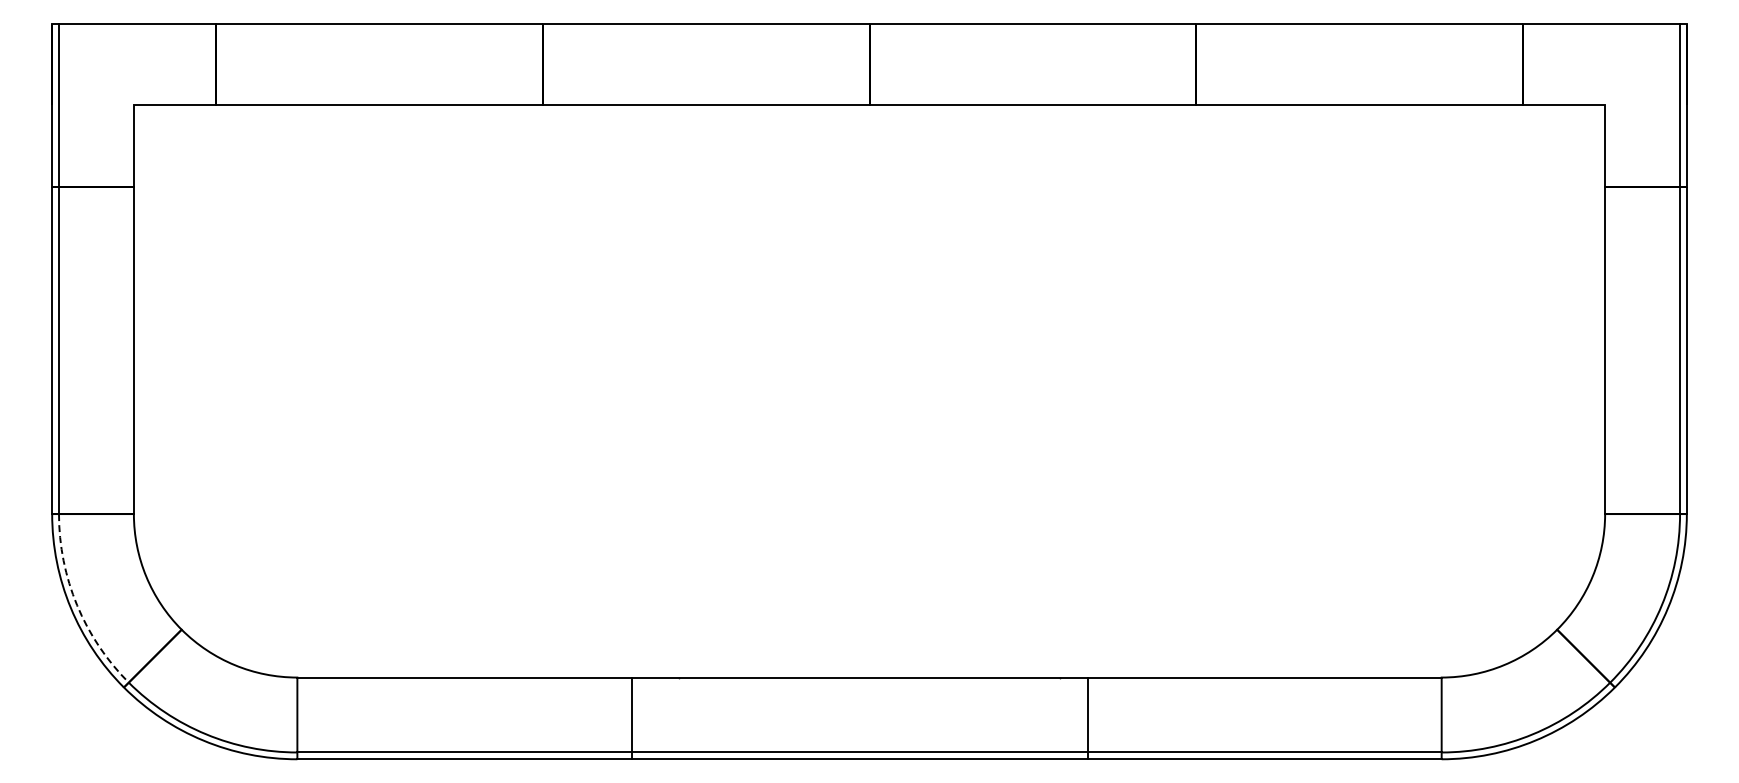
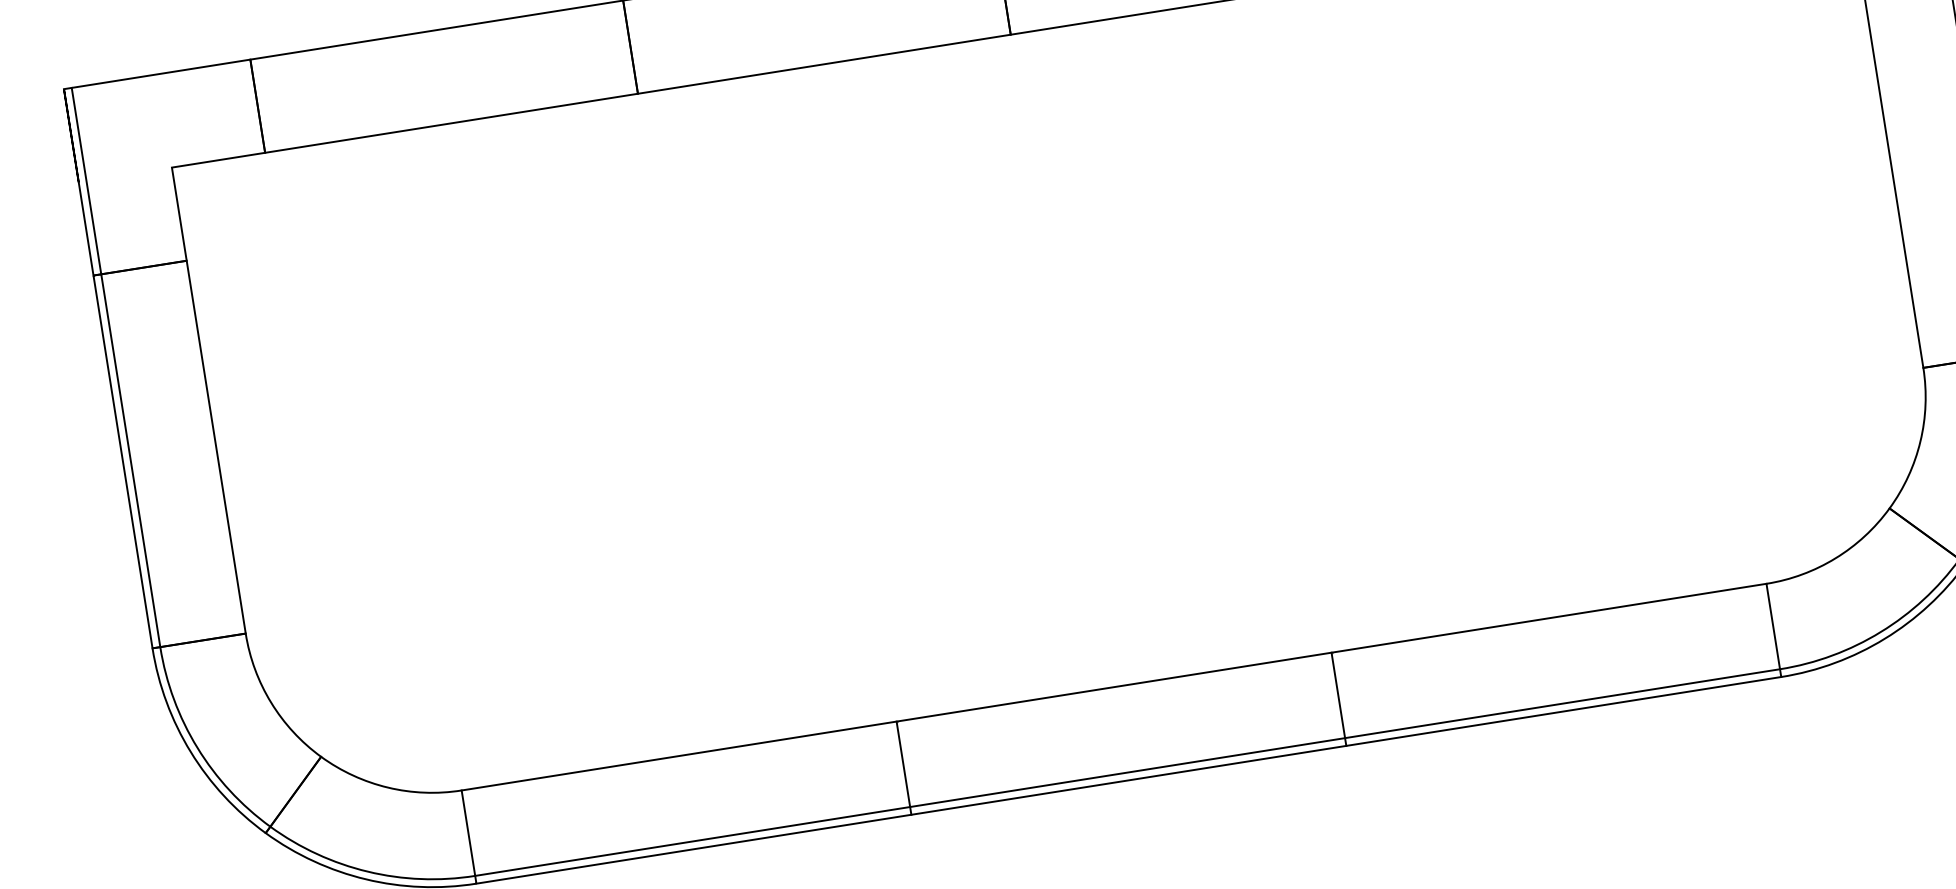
arc: (77, 605) -> (197, 748), dashed -> solid
line: (631, 718) -> (903, 768), moved
line: (1088, 718) -> (1339, 699), moved

